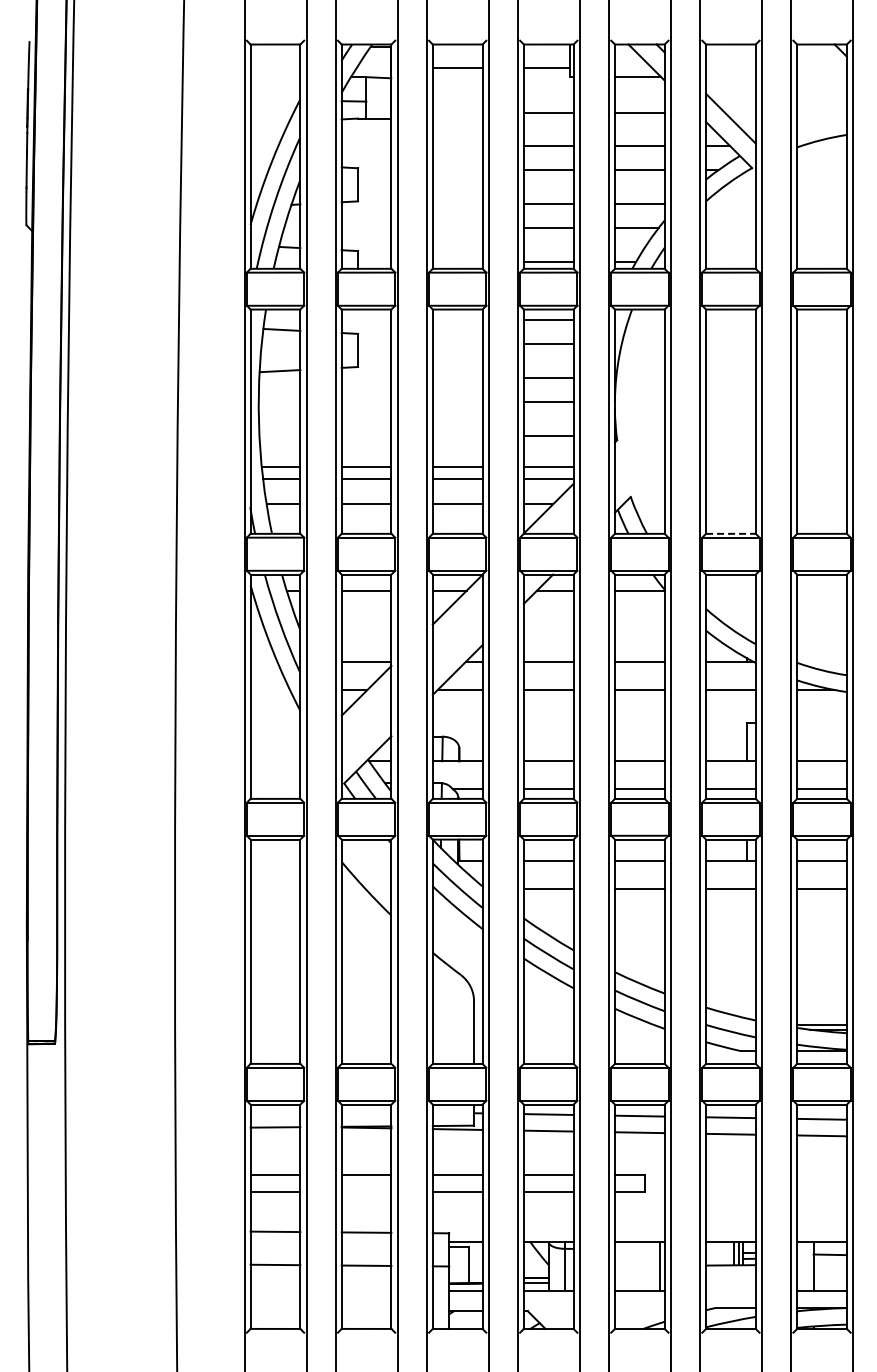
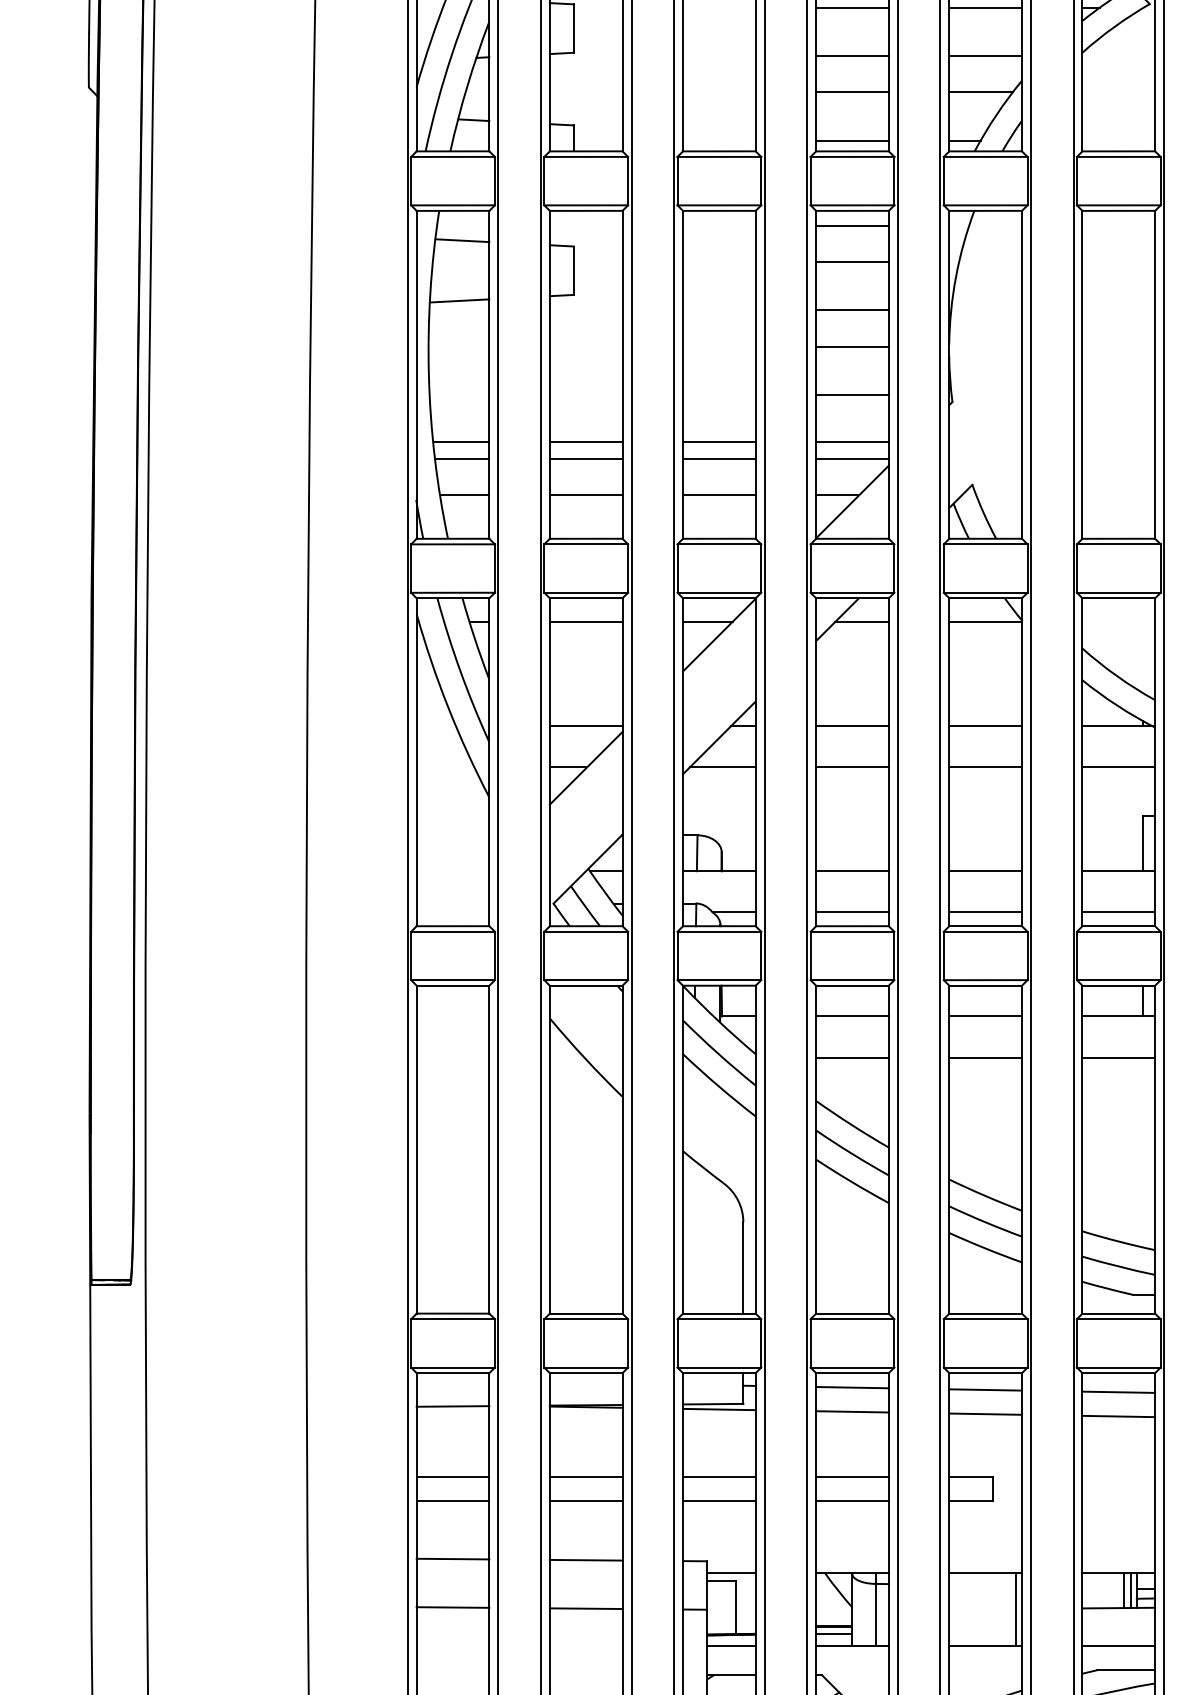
line: (730, 533) -> (1118, 538), dashed -> solid
line: (366, 1191) -> (586, 1500), added
line: (730, 1291) -> (1118, 1646), added

